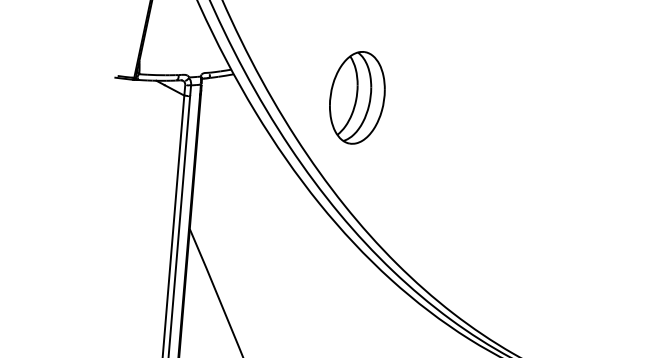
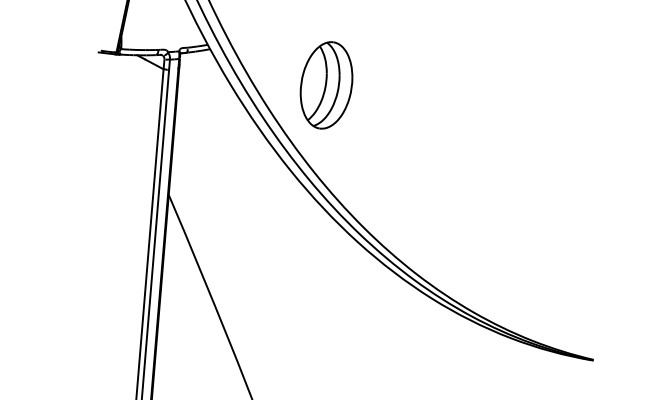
part: (357, 97) -> (326, 85), moved

